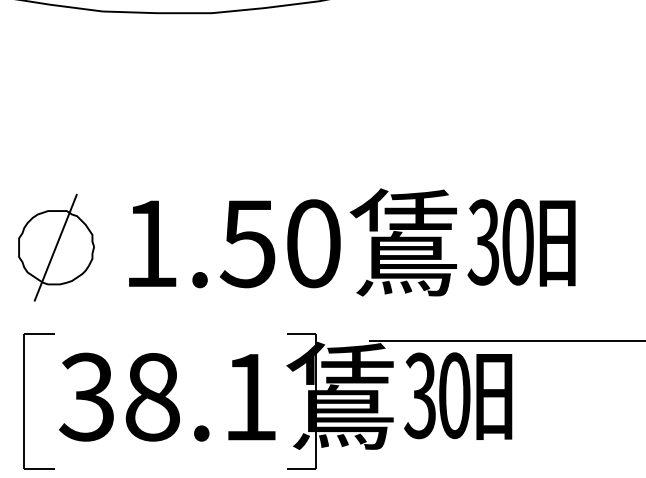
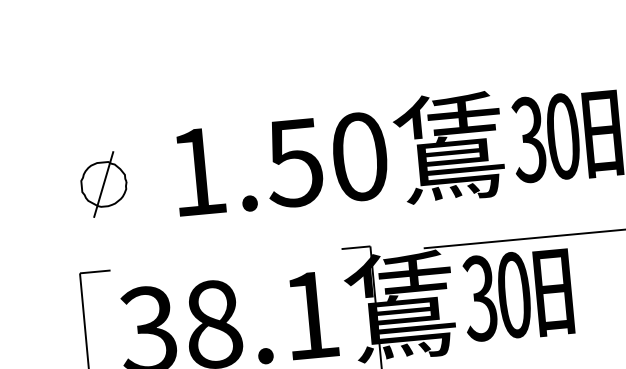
part: (56, 247) -> (104, 184), size x0.6

